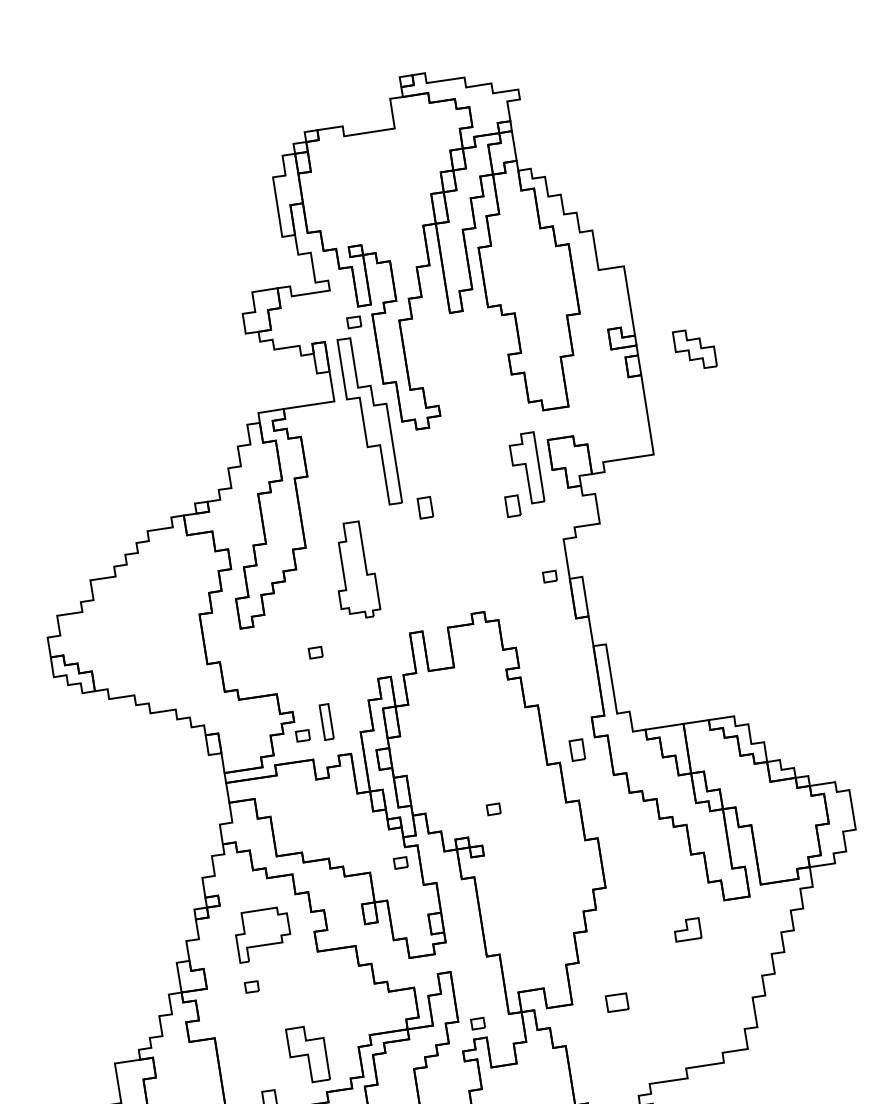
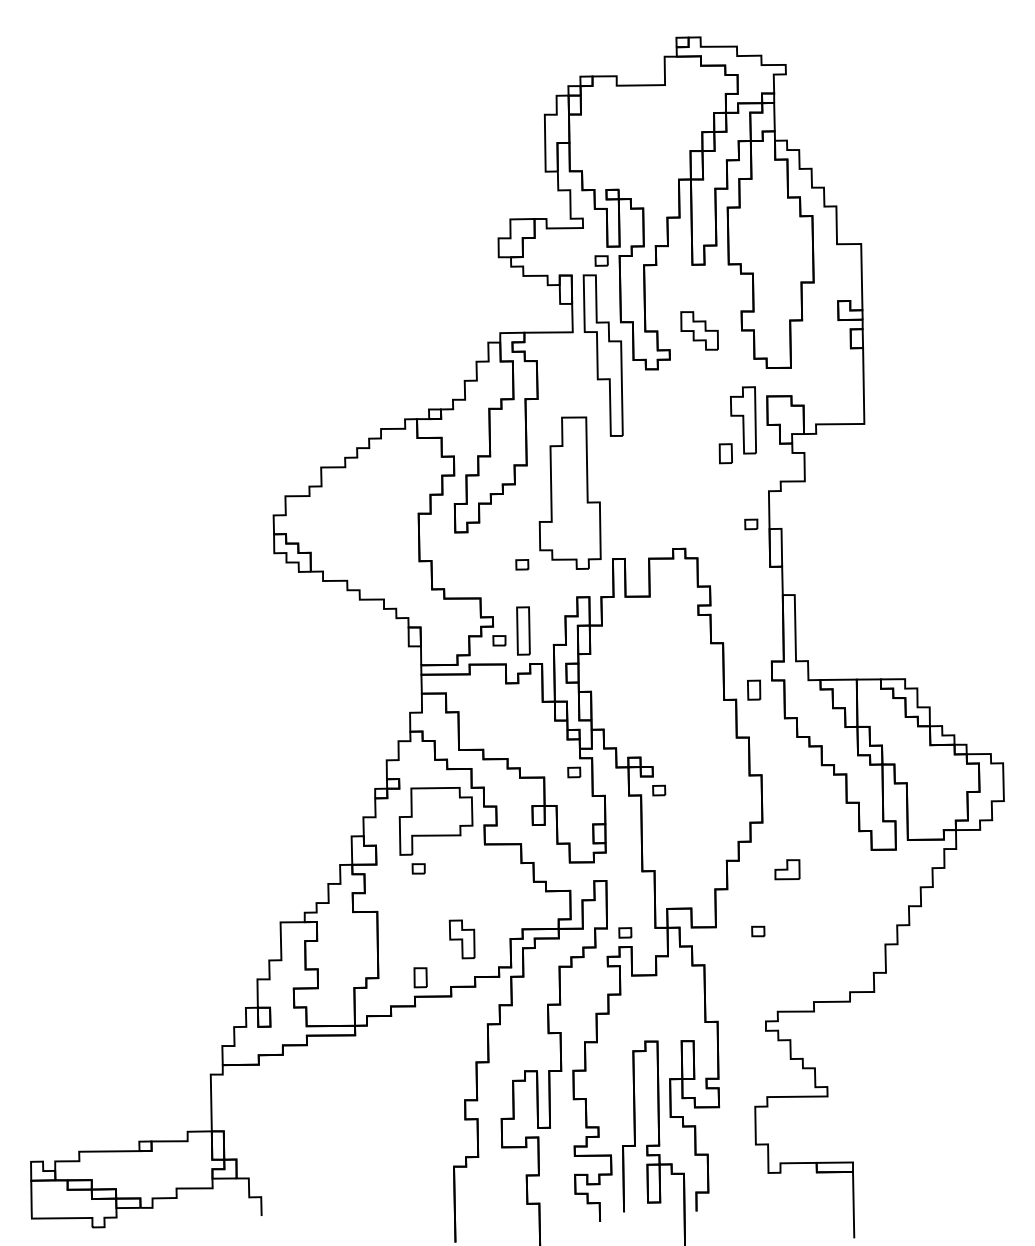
part: (694, 348) -> (699, 330), moved
part: (425, 507) -> (643, 443), removed
part: (354, 569) -> (569, 492), size x1.67
part: (326, 721) -> (523, 630), size x1.43
part: (494, 809) -> (659, 790), moved
part: (687, 929) -> (787, 869), moved
part: (262, 934) -> (435, 821), size x1.43
part: (617, 1002) -> (758, 931), size x0.62
part: (307, 1054) -> (461, 939), size x0.71

